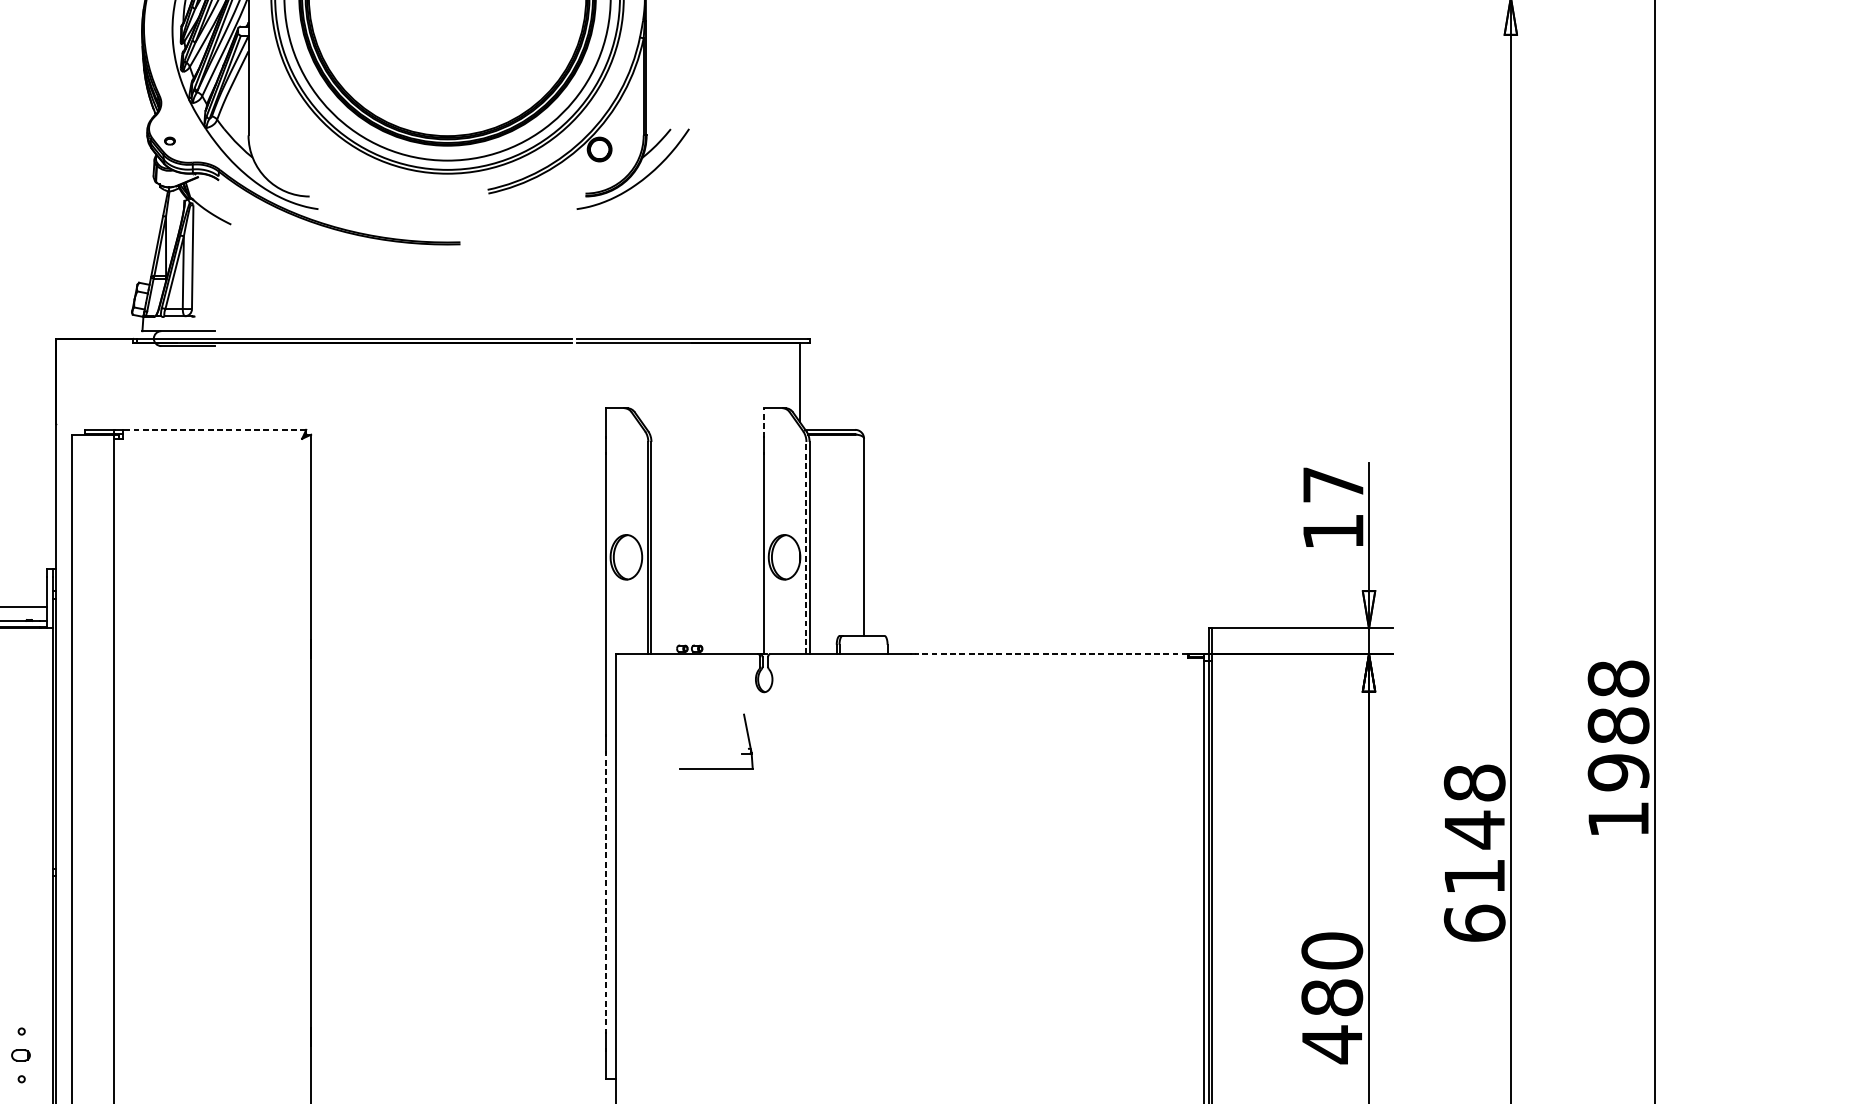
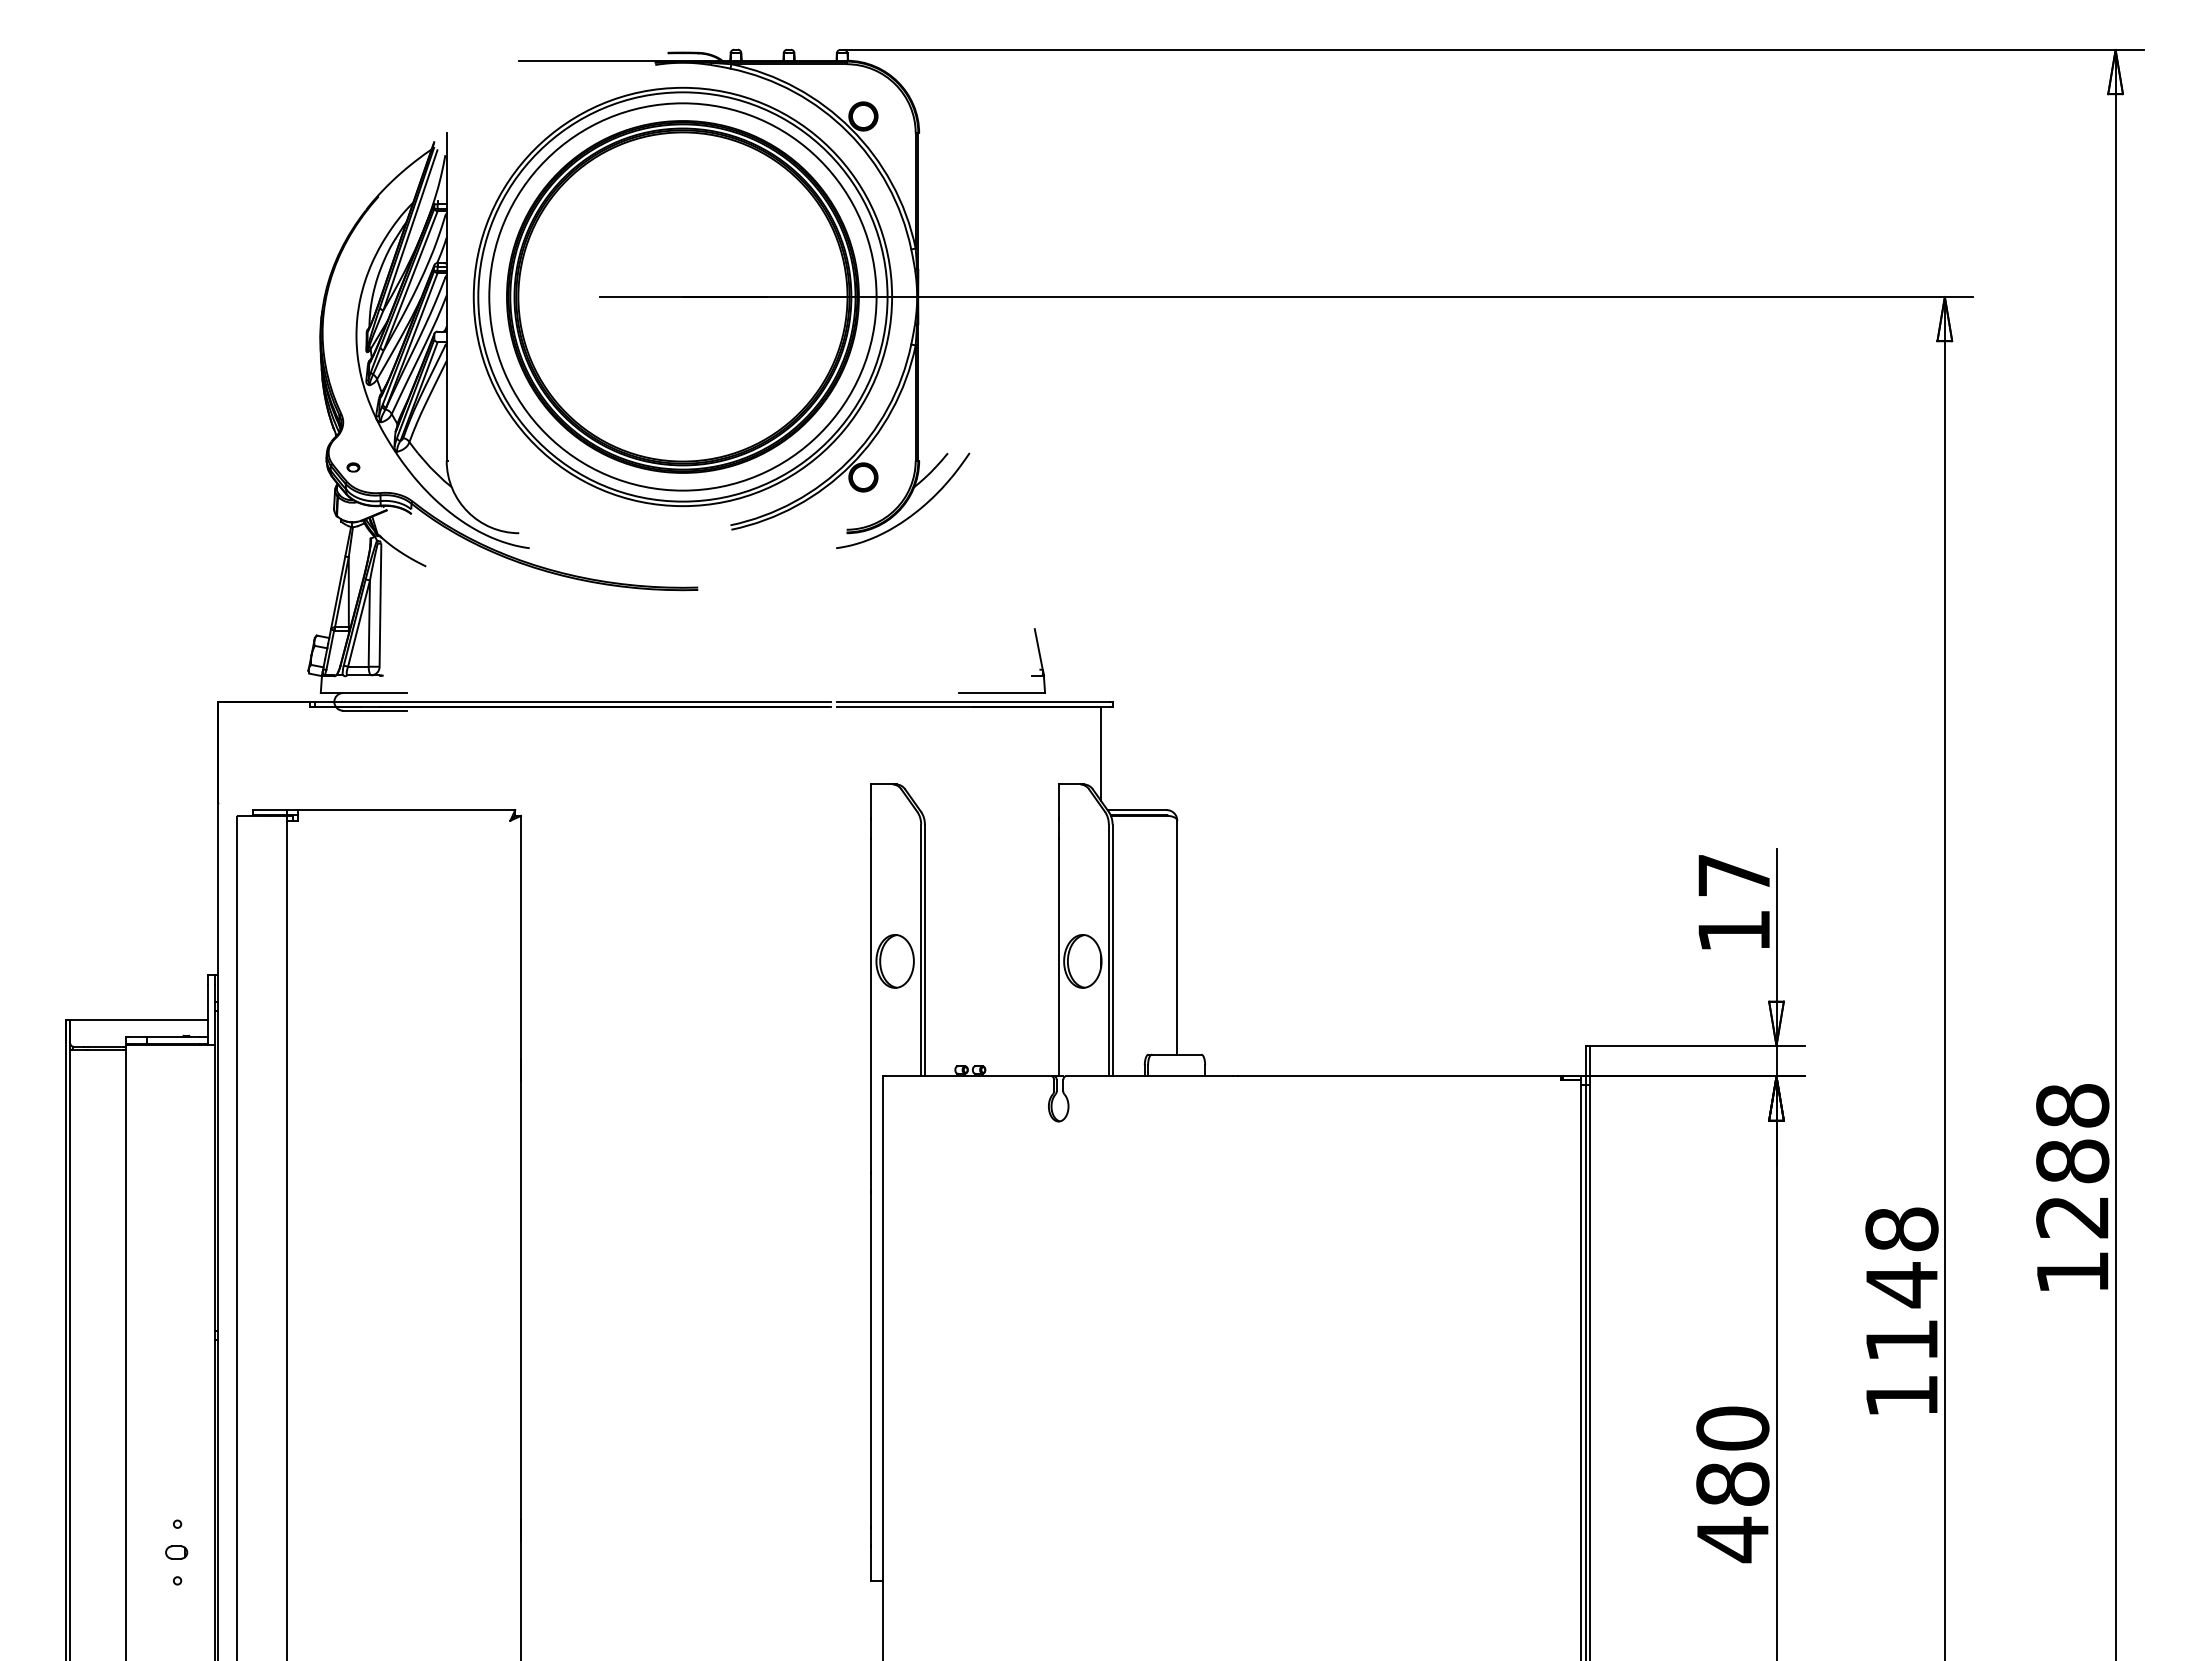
line: (764, 423) -> (1058, 802), dashed -> solid
line: (214, 430) -> (406, 810), dashed -> solid
line: (806, 548) -> (1108, 950), dashed -> solid
line: (1051, 654) -> (1399, 1076), dashed -> solid
part: (716, 768) -> (1001, 692), moved
text: (1618, 773) -> (2072, 1217), 1988 -> 1288
line: (606, 892) -> (871, 1359), dashed -> solid
text: (1474, 923) -> (1901, 1395), 6148 -> 1148

